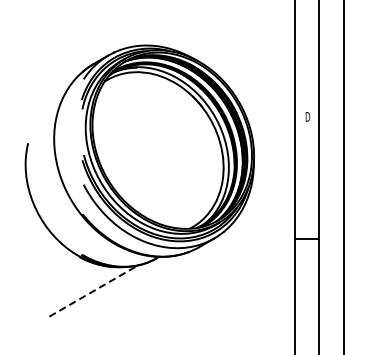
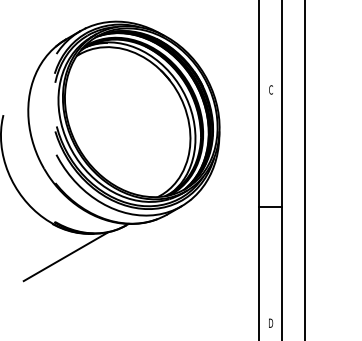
text: (308, 116) -> (271, 89), D -> C
line: (94, 290) -> (66, 256), dashed -> solid

